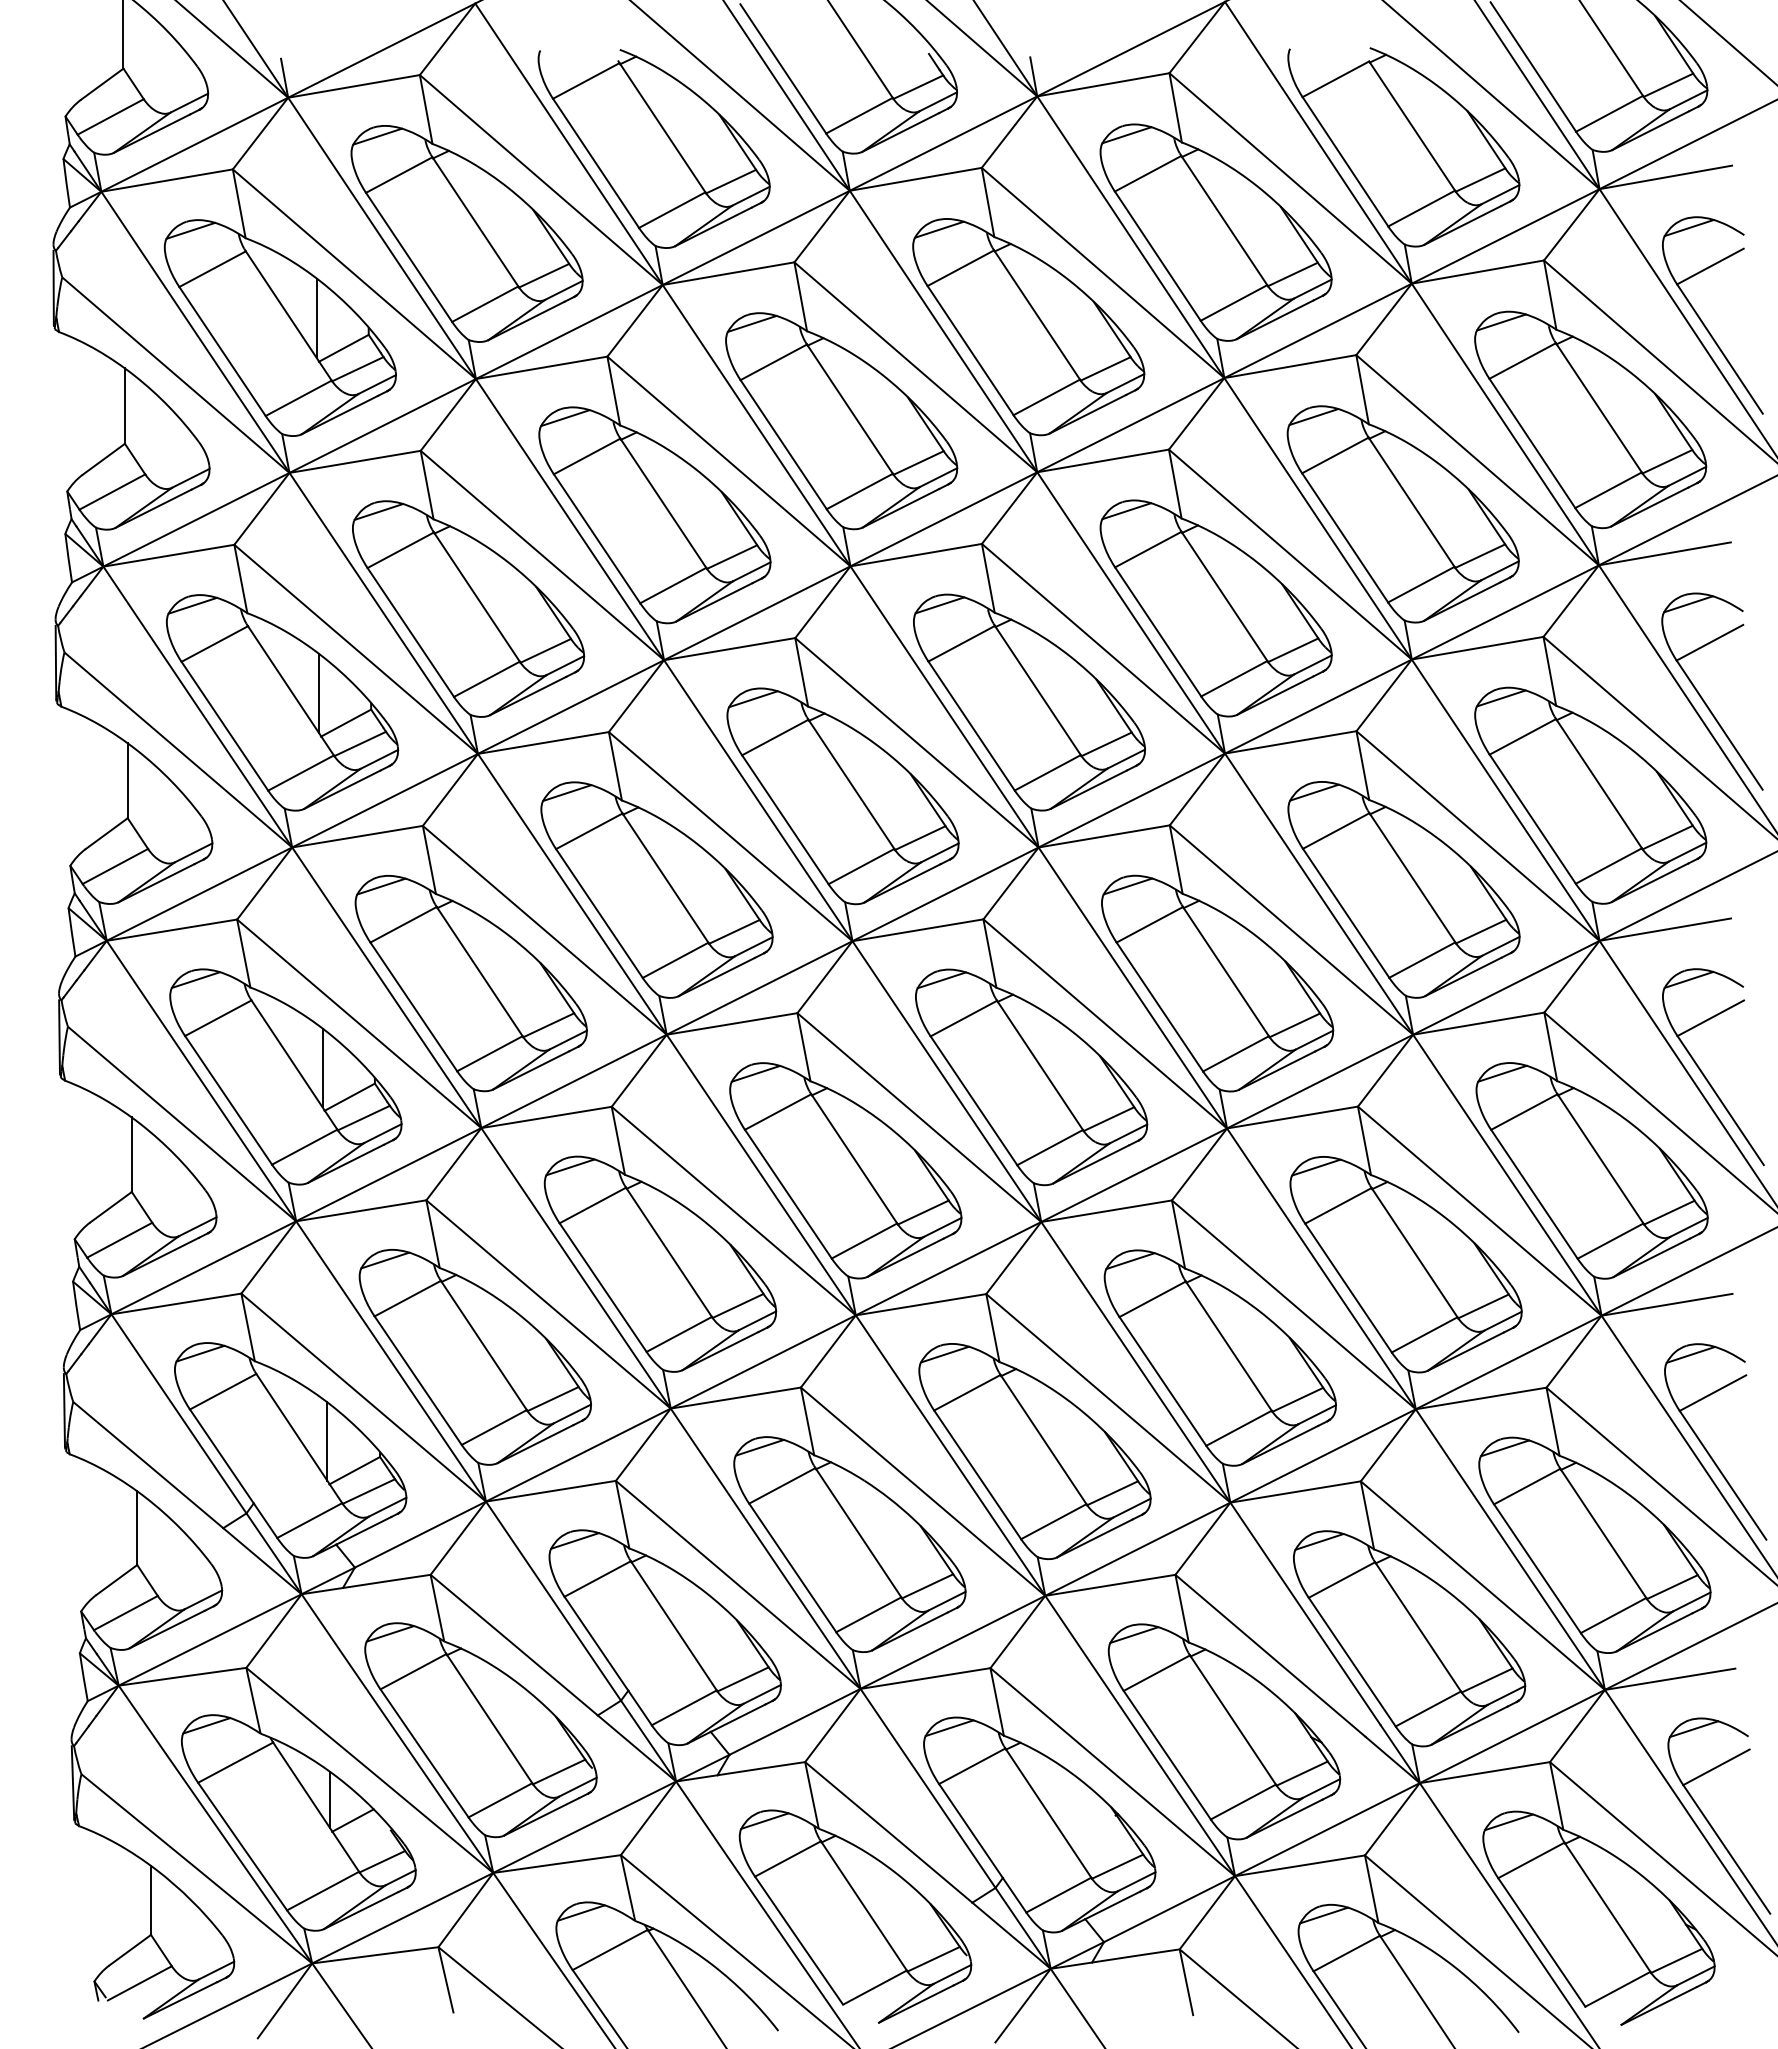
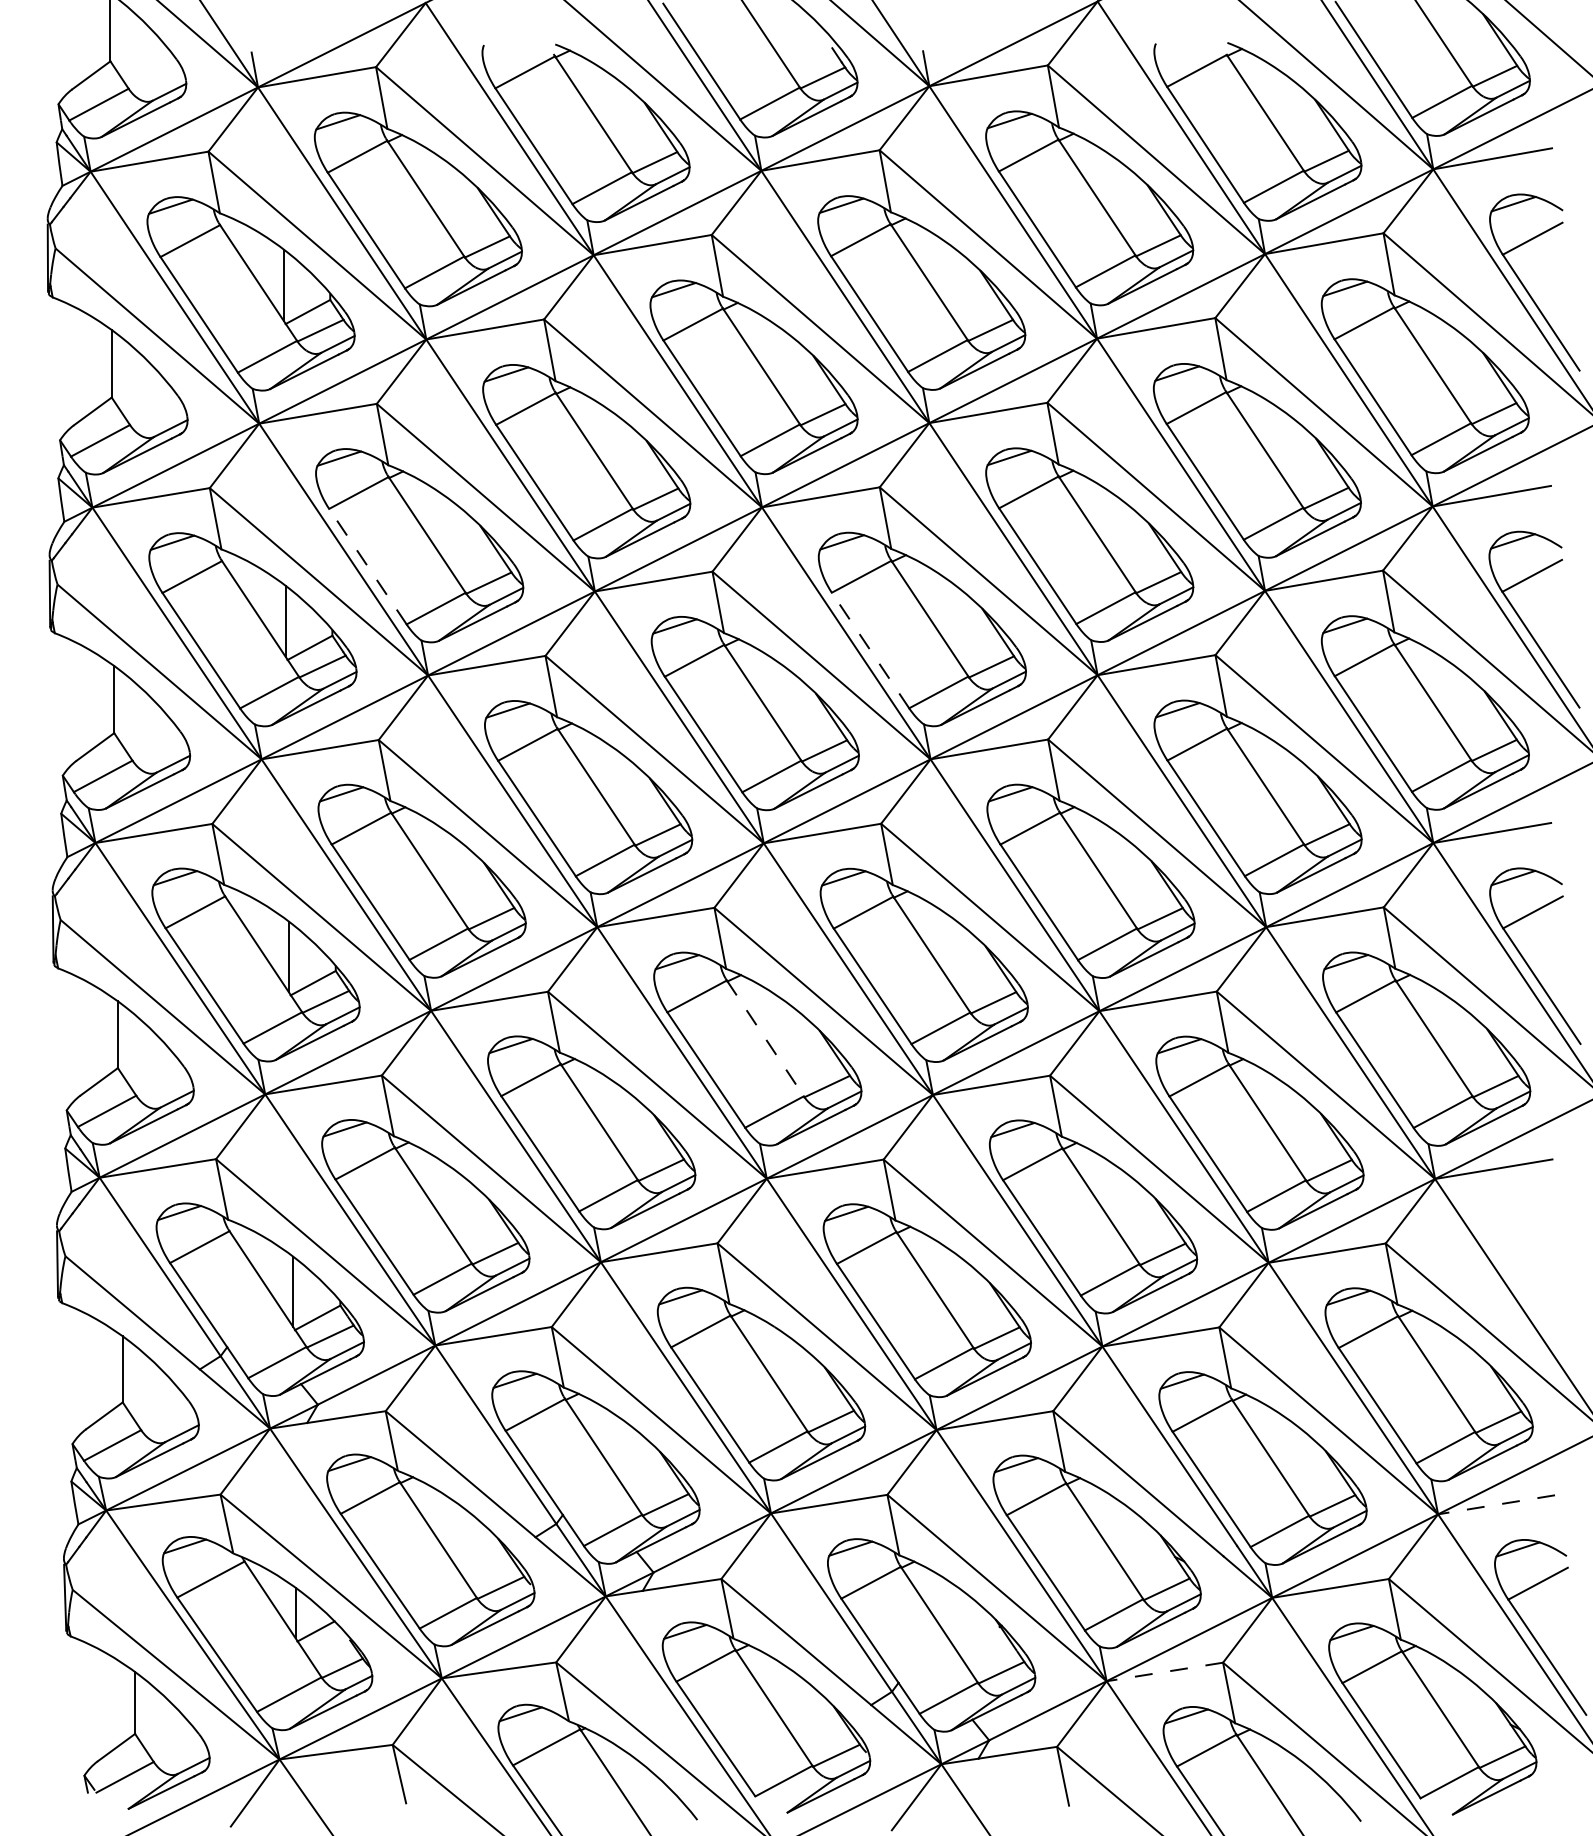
line: (410, 632) -> (367, 566), solid -> dashed
line: (971, 726) -> (870, 650), solid -> dashed
line: (854, 1158) -> (765, 1038), solid -> dashed
part: (1706, 1448) -> (1529, 1297), removed
line: (1669, 1679) -> (1495, 1505), solid -> dashed
line: (1300, 1865) -> (1165, 1671), solid -> dashed

